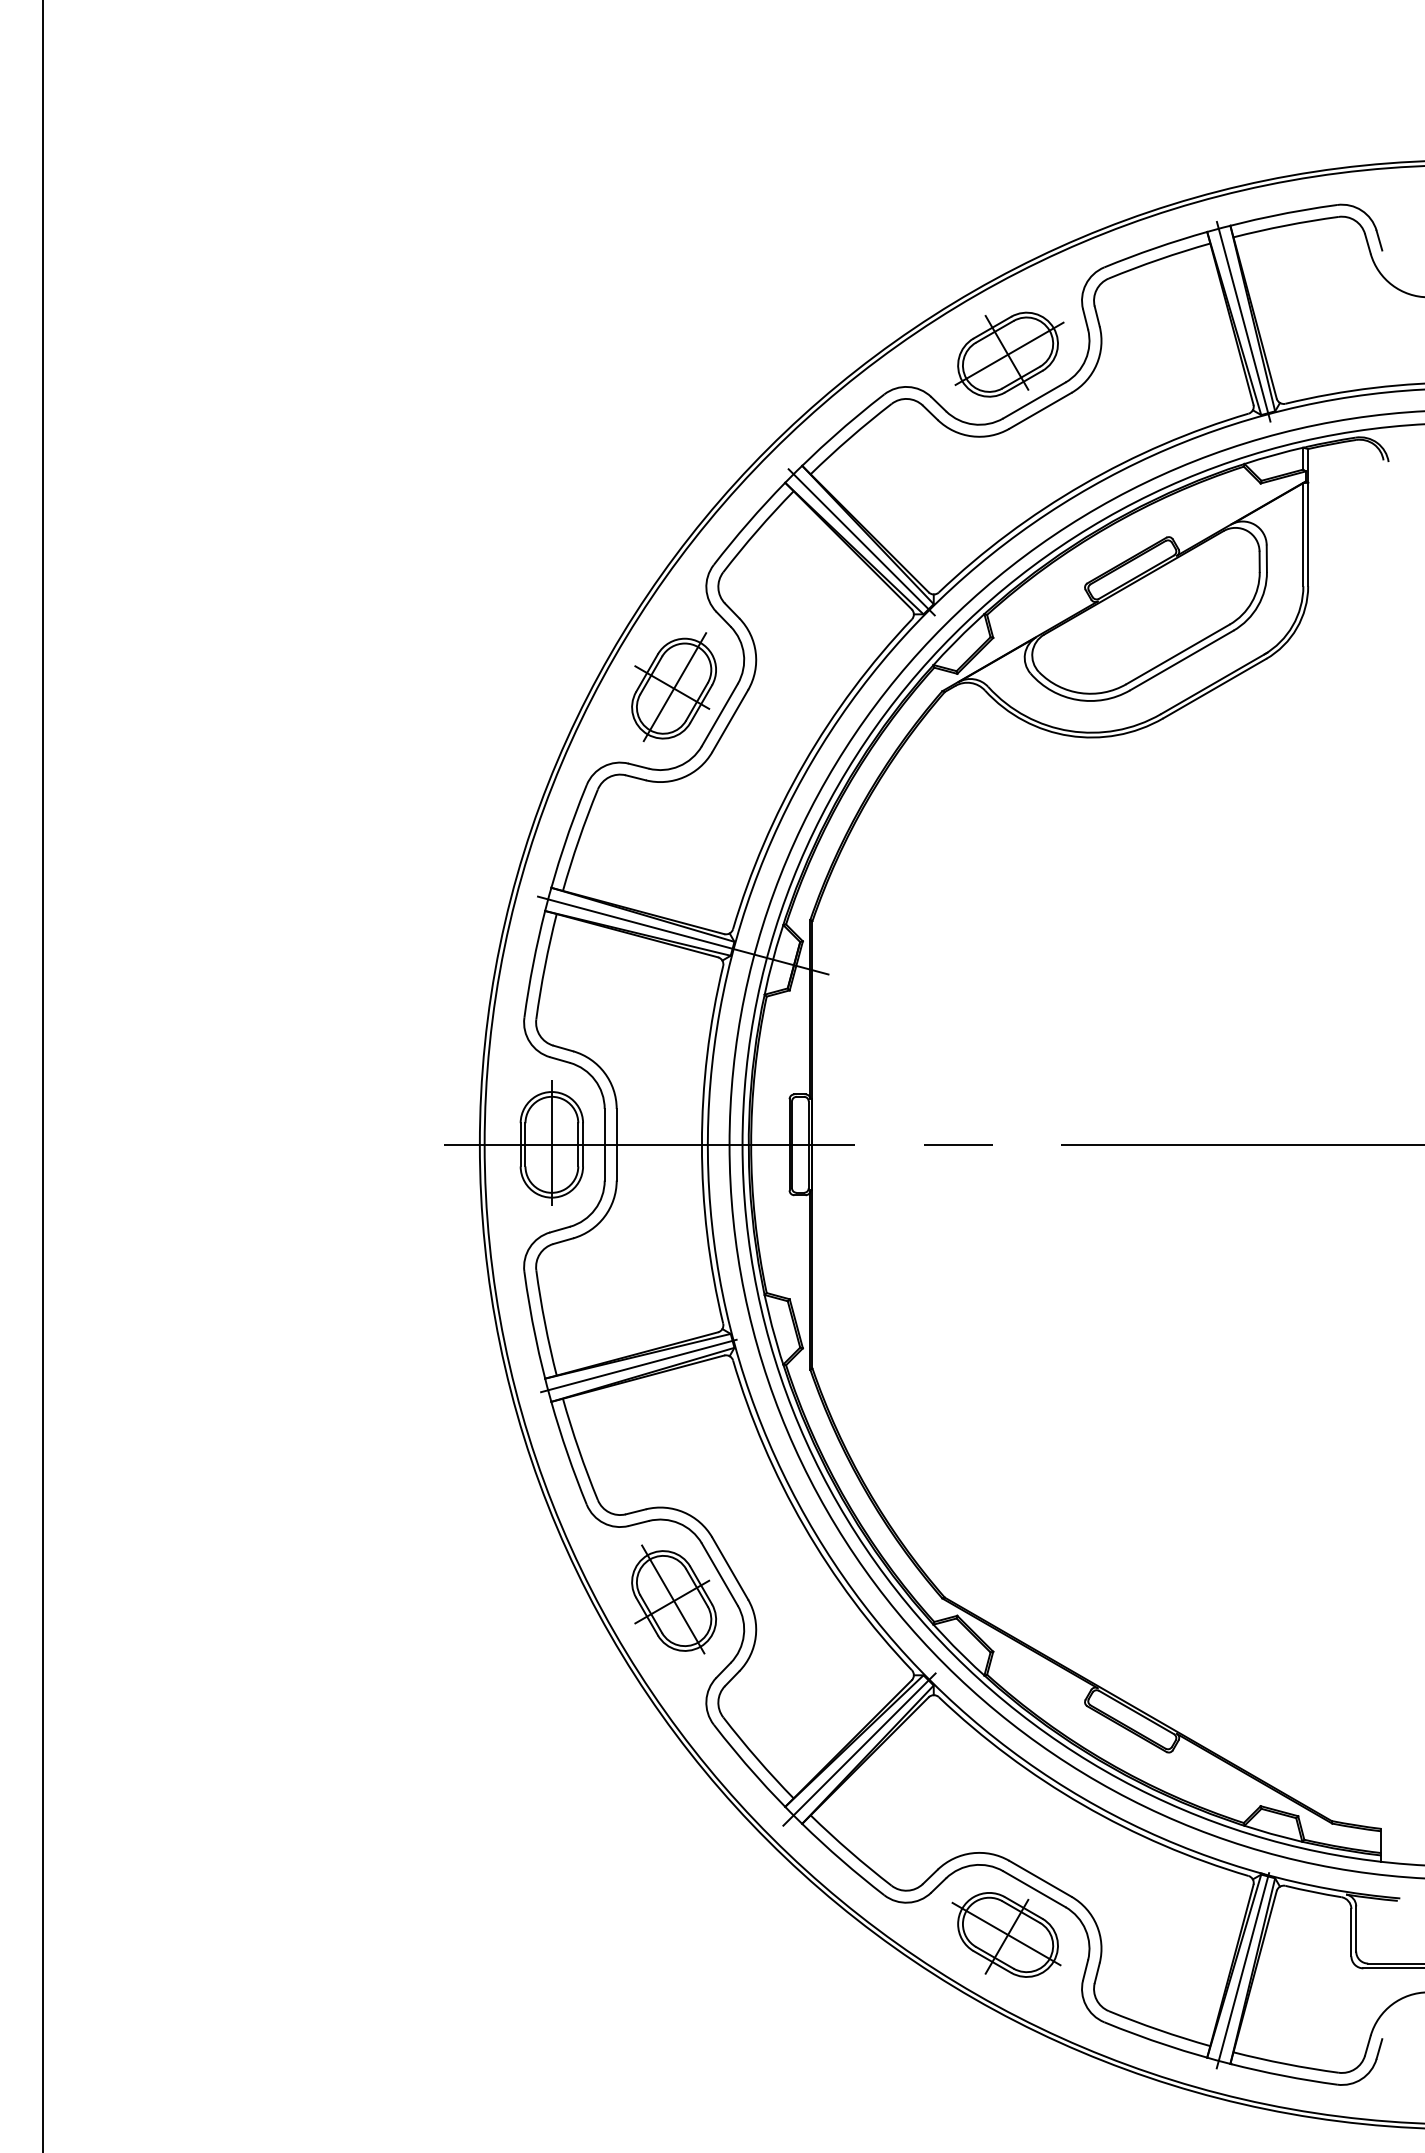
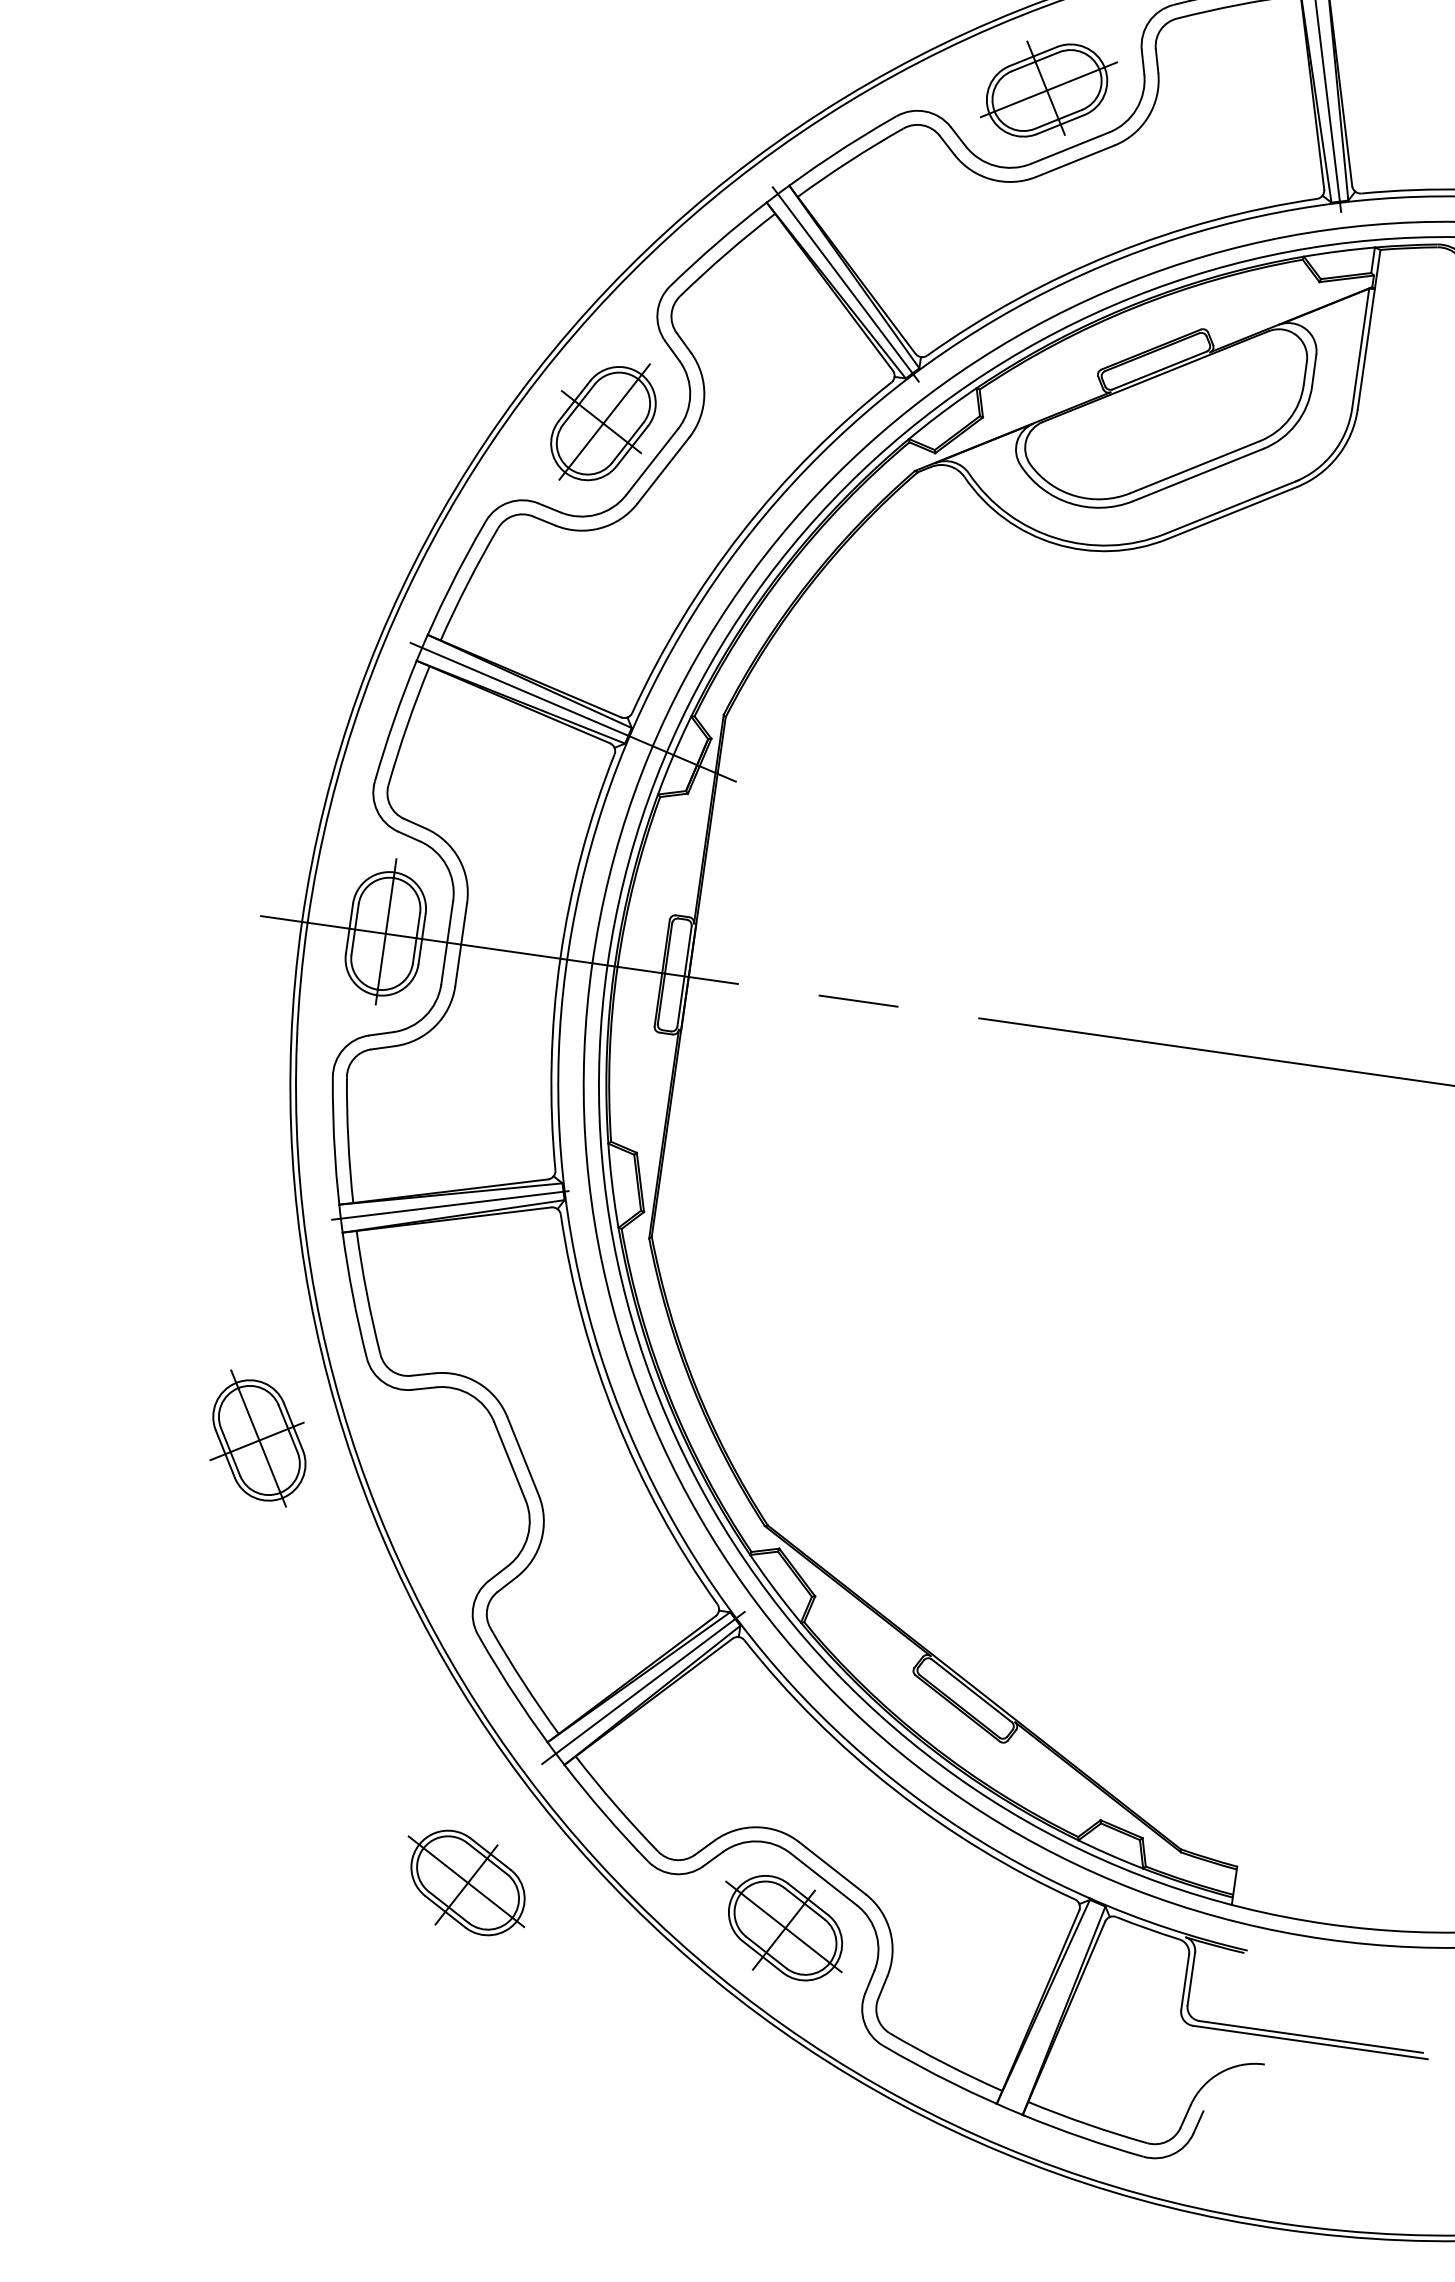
part: (673, 1599) -> (258, 1438), moved
part: (733, 1934) -> (466, 1882), added
line: (1242, 1970) -> (1052, 2008), removed

